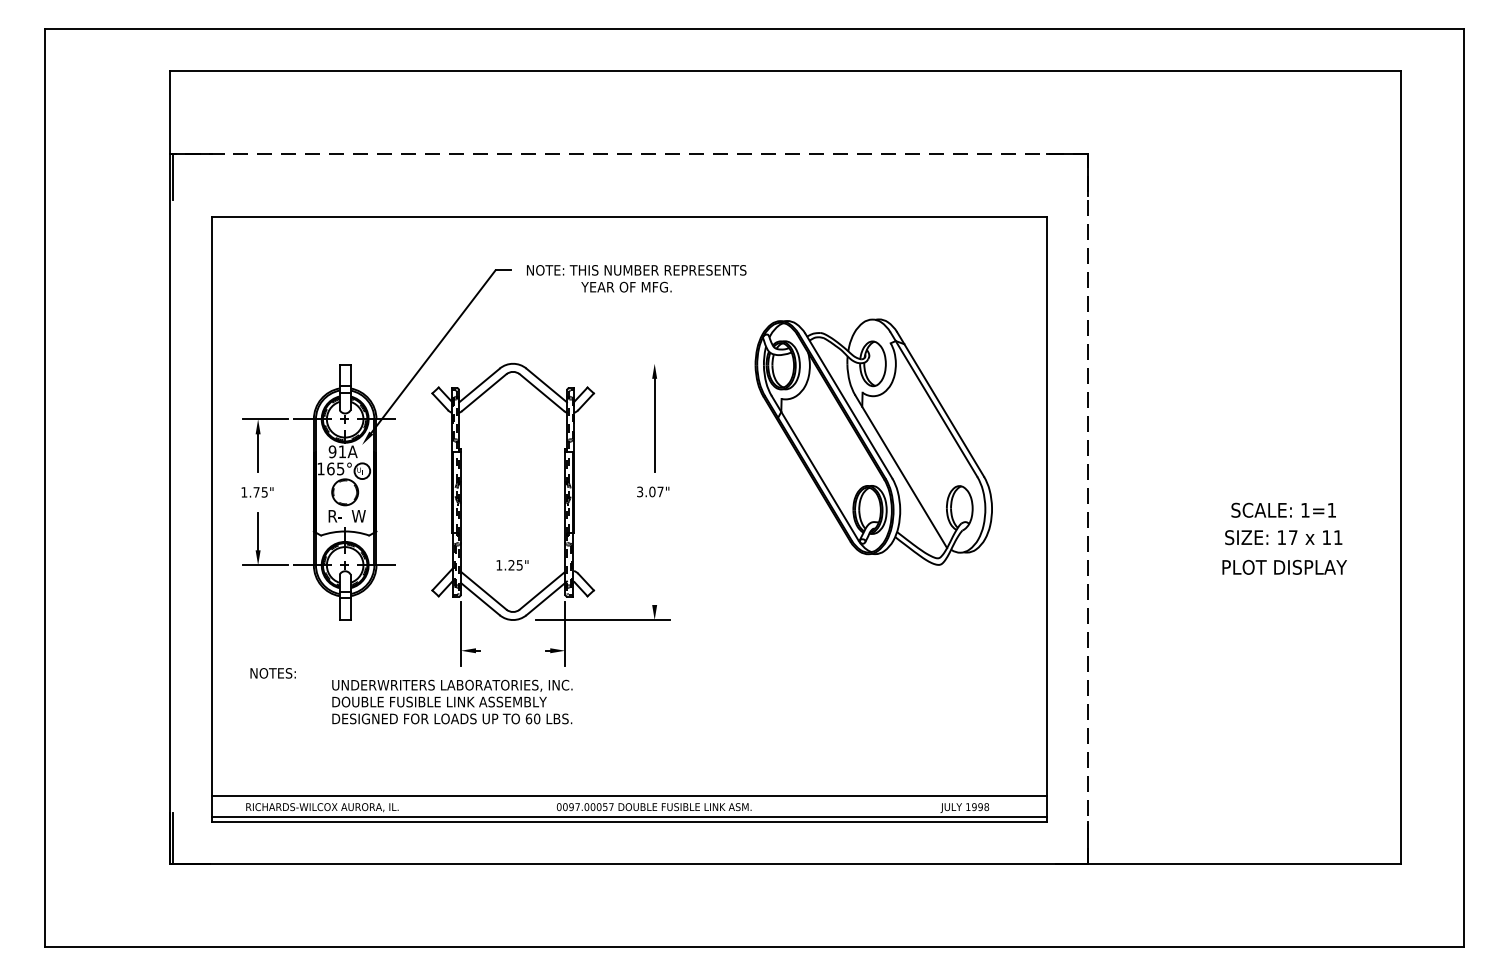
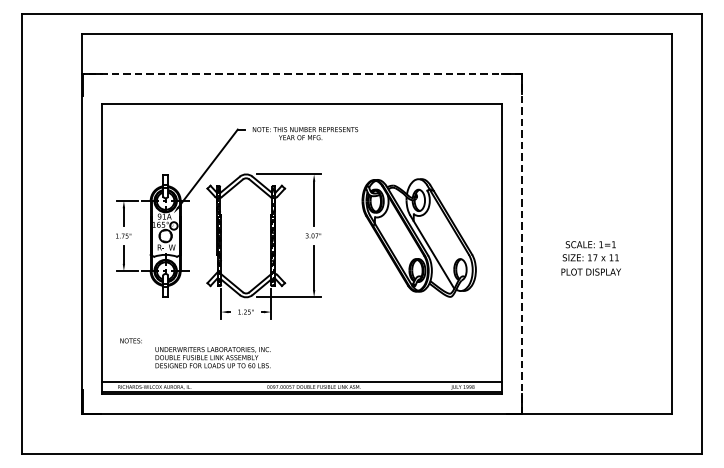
line: (603, 363) -> (289, 174), added
part: (872, 441) -> (418, 237), moved
text: (1283, 539) -> (590, 258), moved
line: (655, 557) -> (314, 267), added
text: (511, 564) -> (245, 311), moved
text: (271, 672) -> (130, 340), moved
text: (451, 701) -> (212, 357), moved

